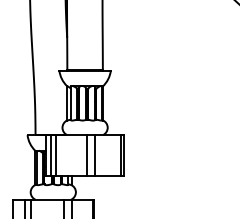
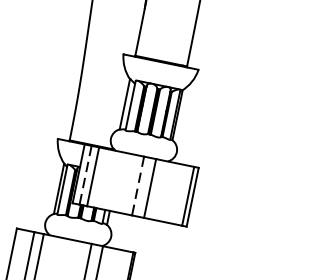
line: (50, 155) -> (85, 175), solid -> dashed
line: (86, 155) -> (137, 186), solid -> dashed

